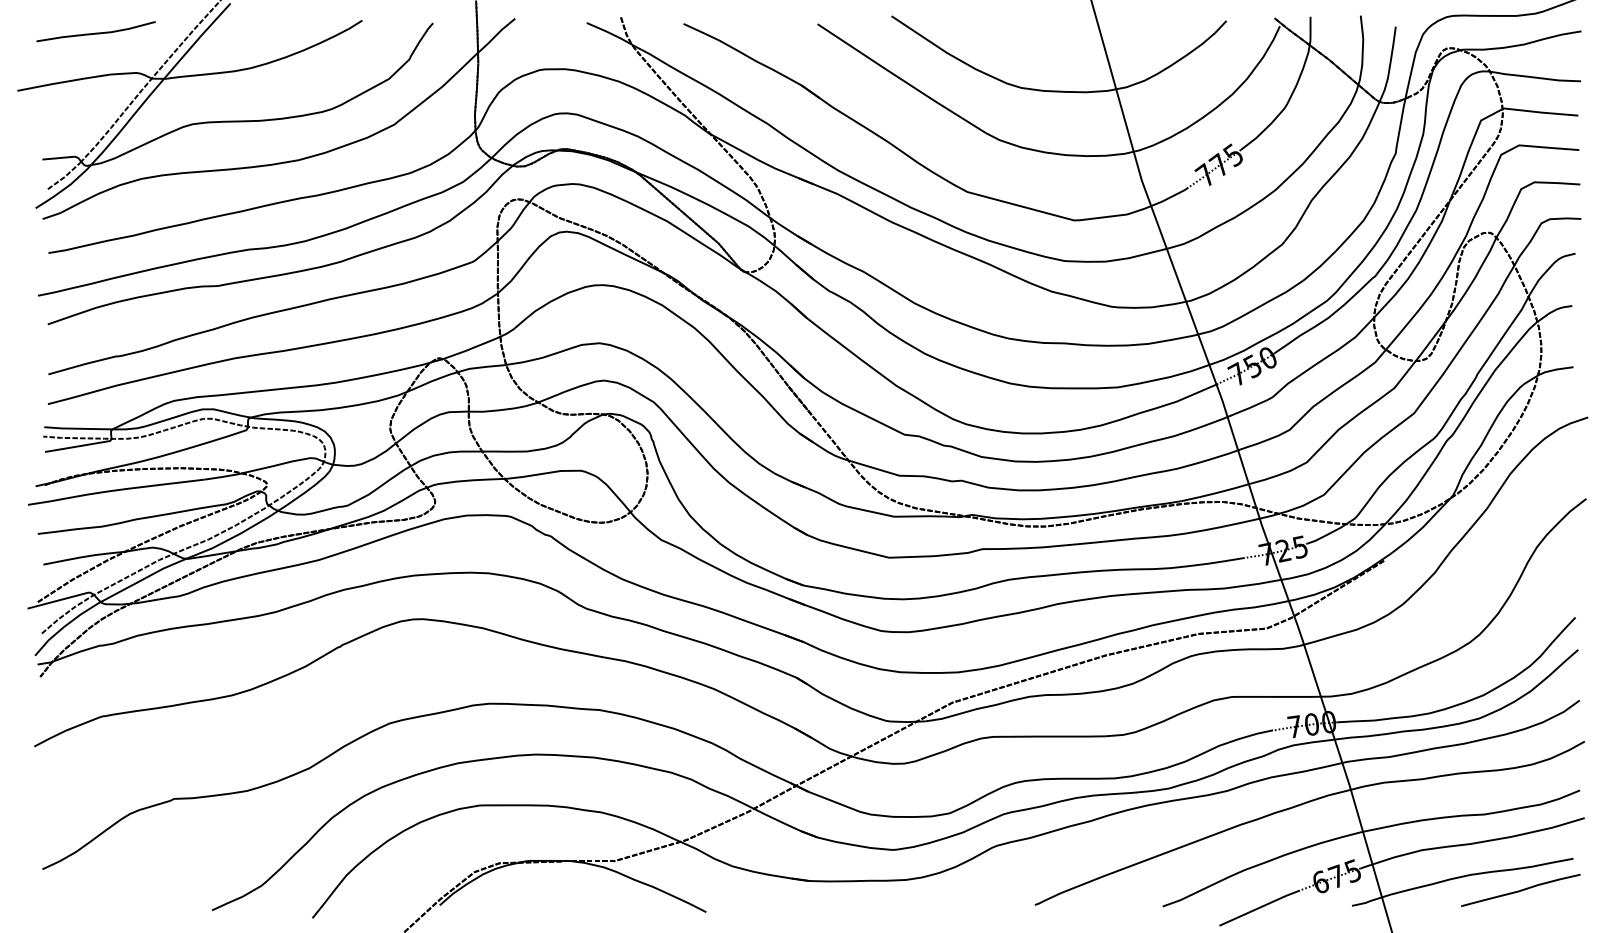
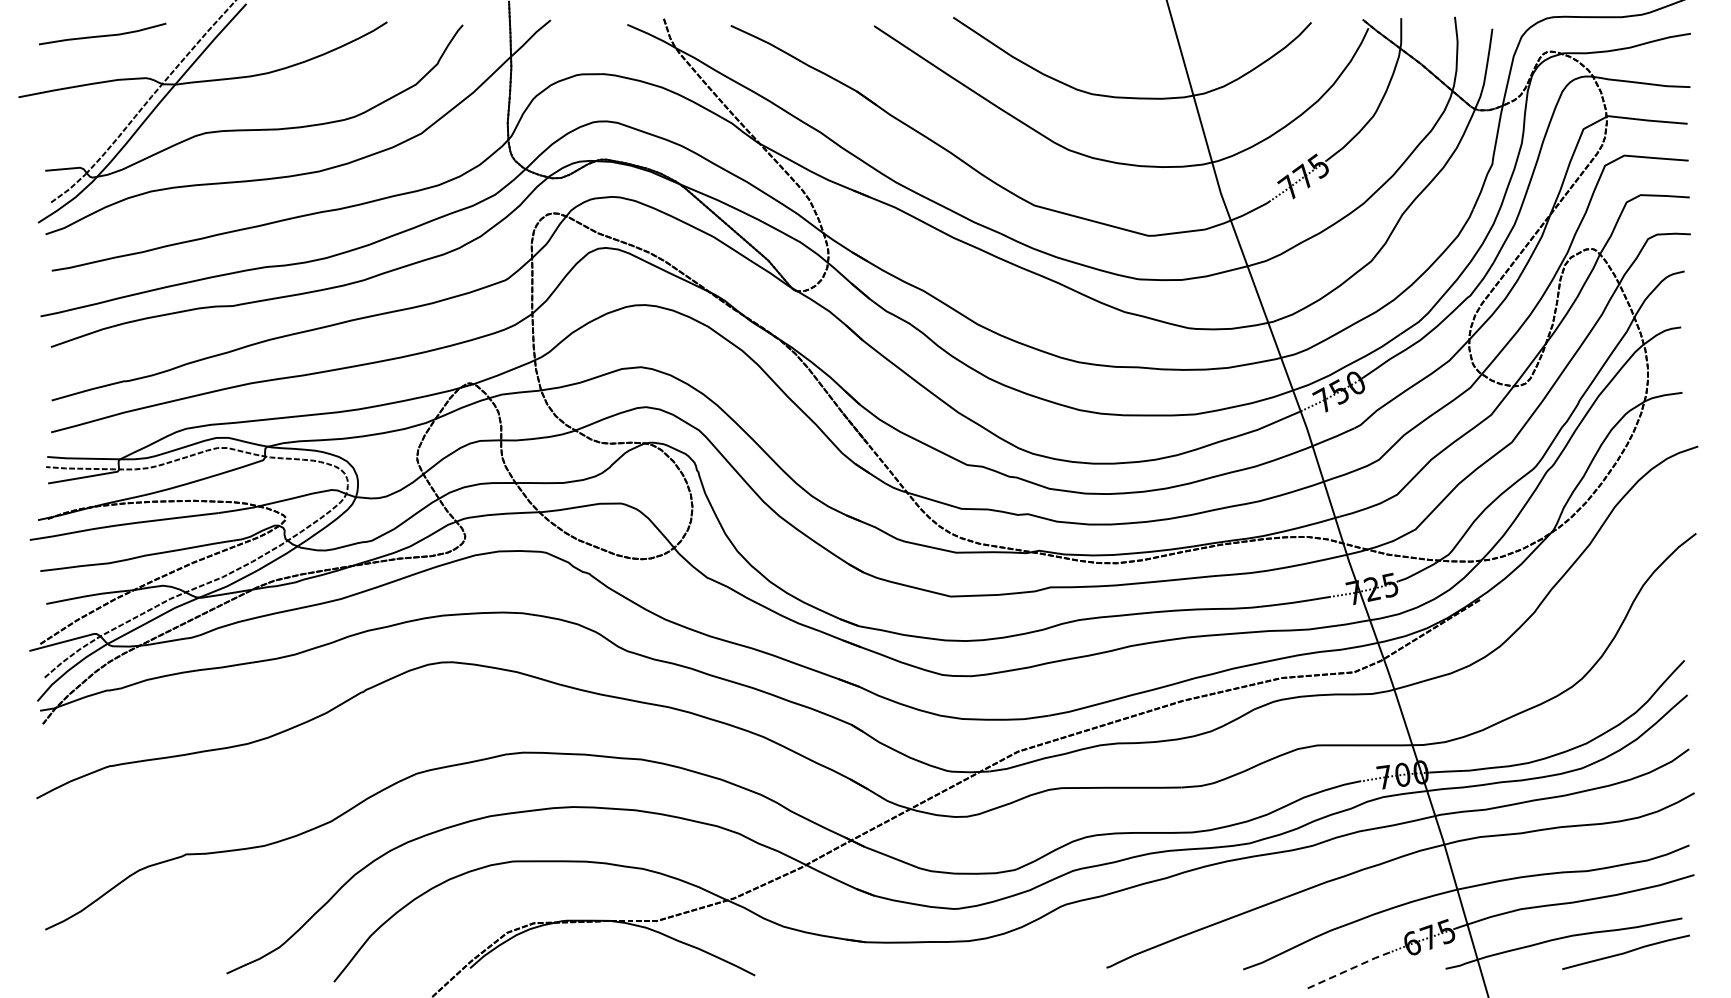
line: (1260, 907) -> (1347, 970), solid -> dashed

